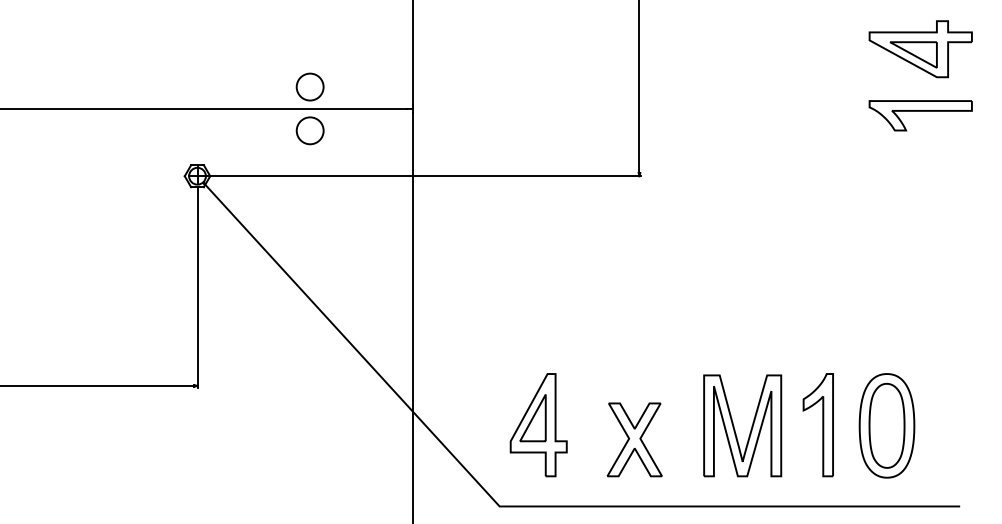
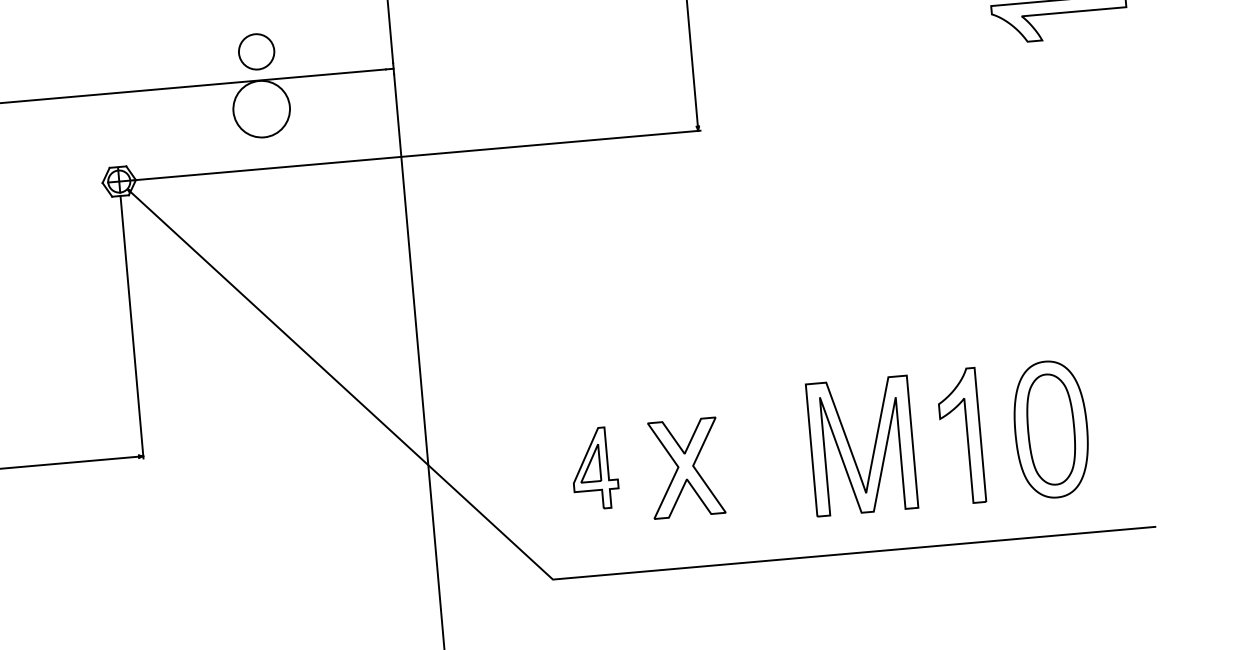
circle: (309, 130) -> (260, 108), size x1.6
part: (538, 425) -> (594, 469), size x0.6
part: (634, 439) -> (685, 467), moved

